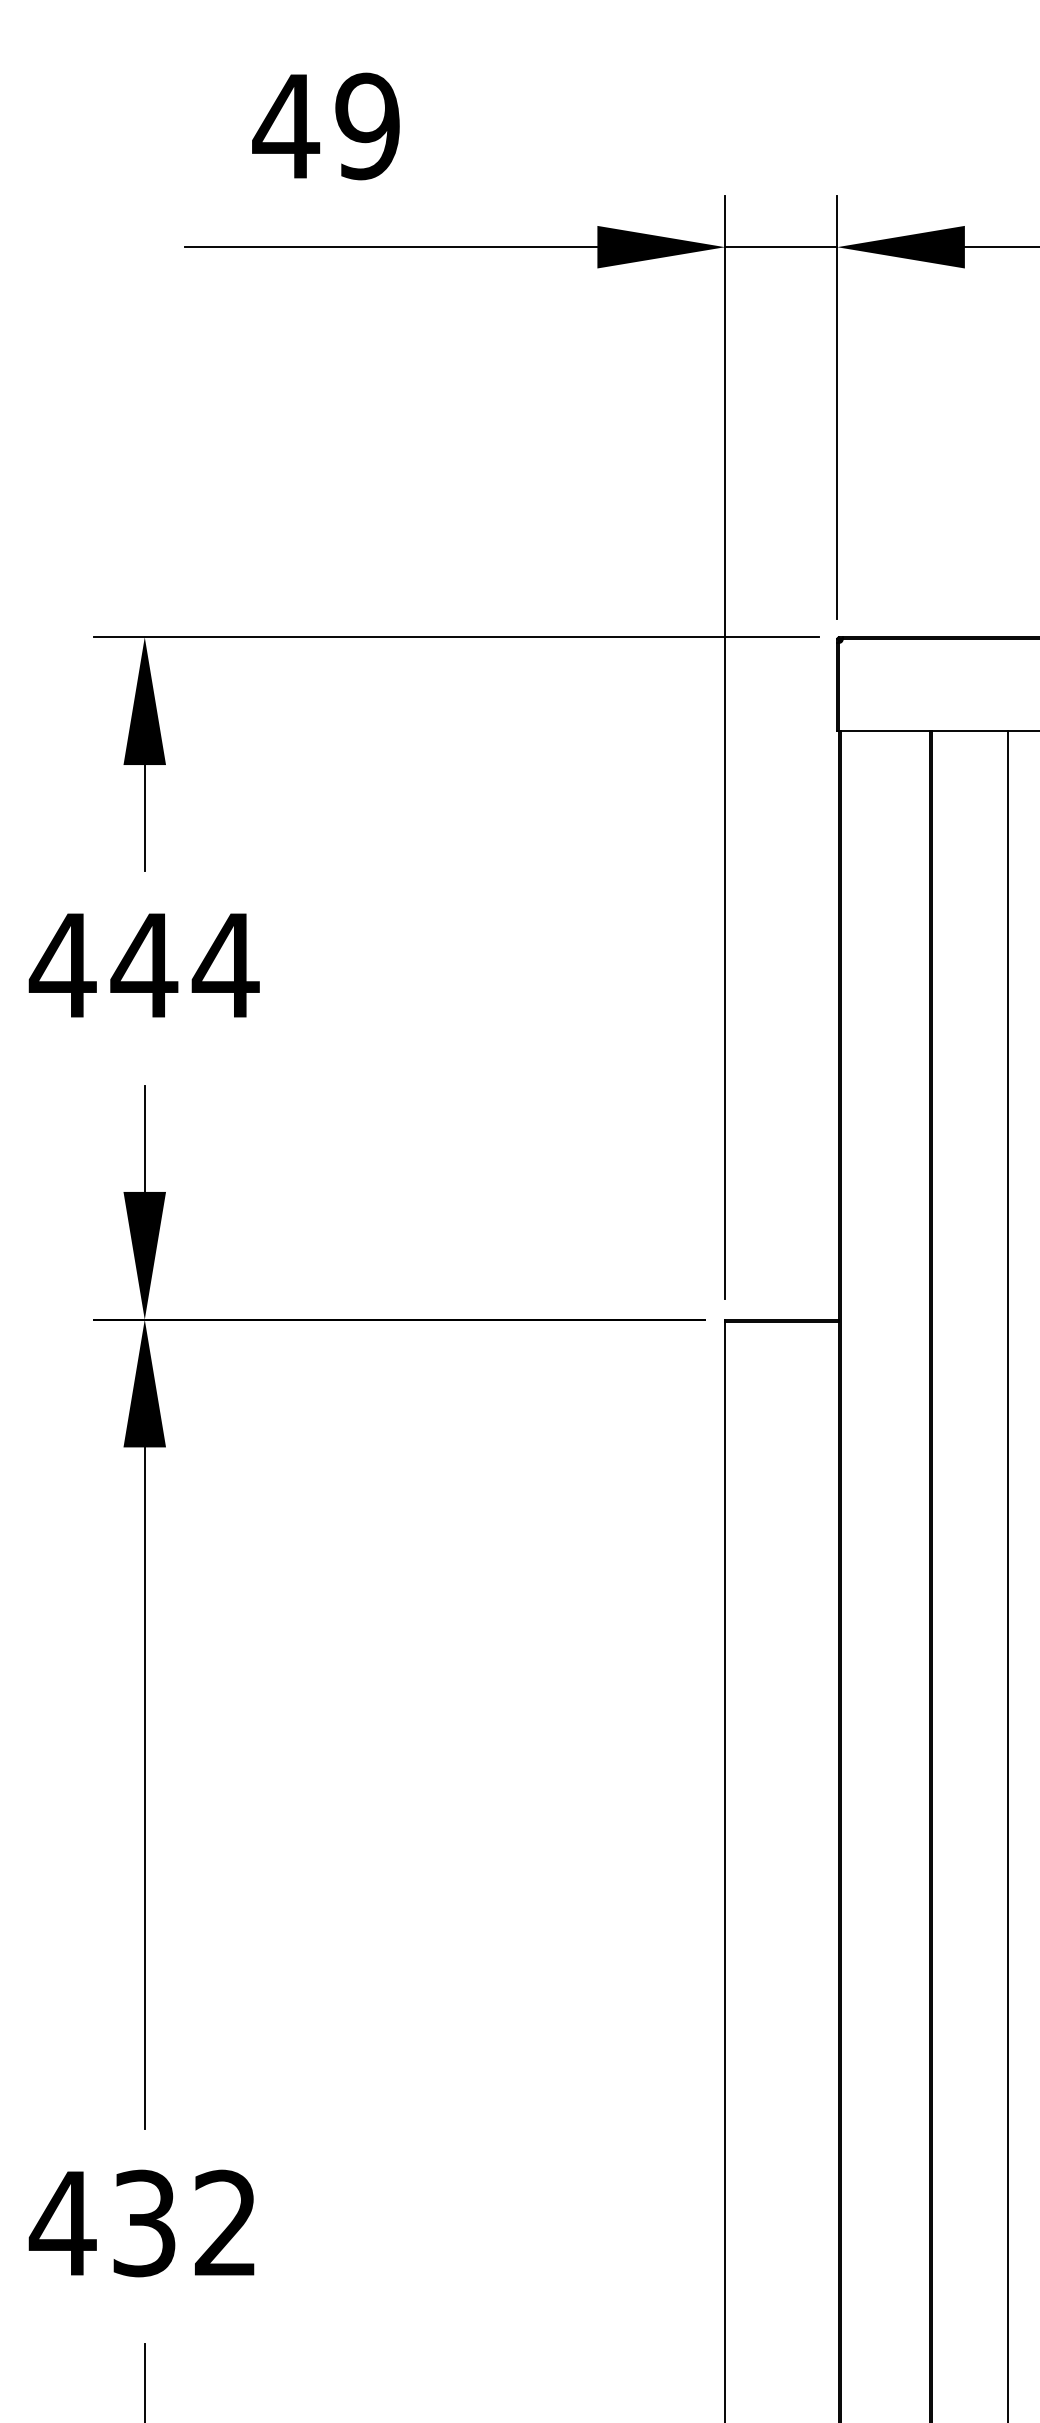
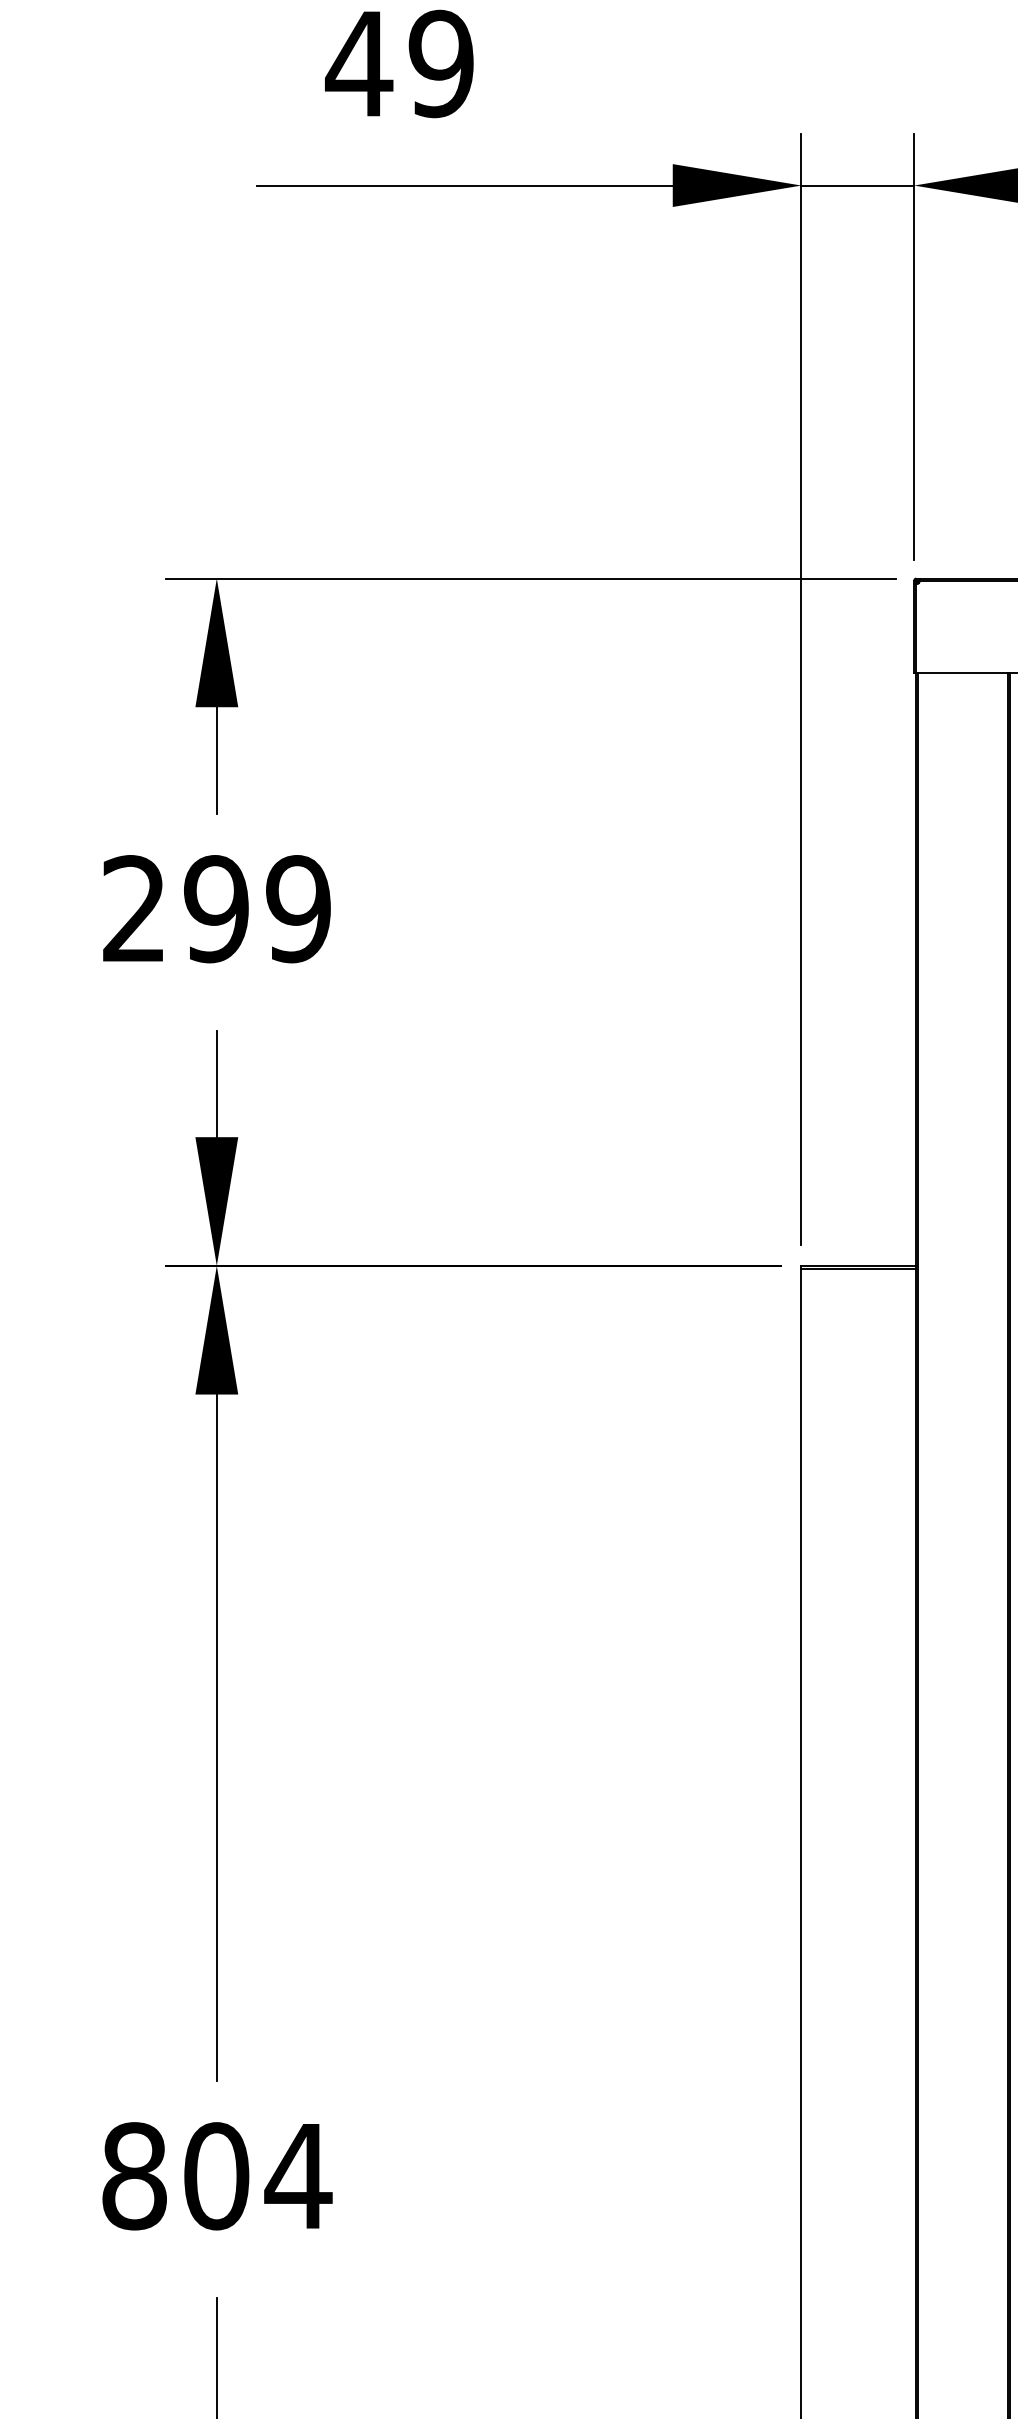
text: (143, 965) -> (215, 909), 444 -> 299
text: (143, 2223) -> (215, 2176), 432 -> 804

